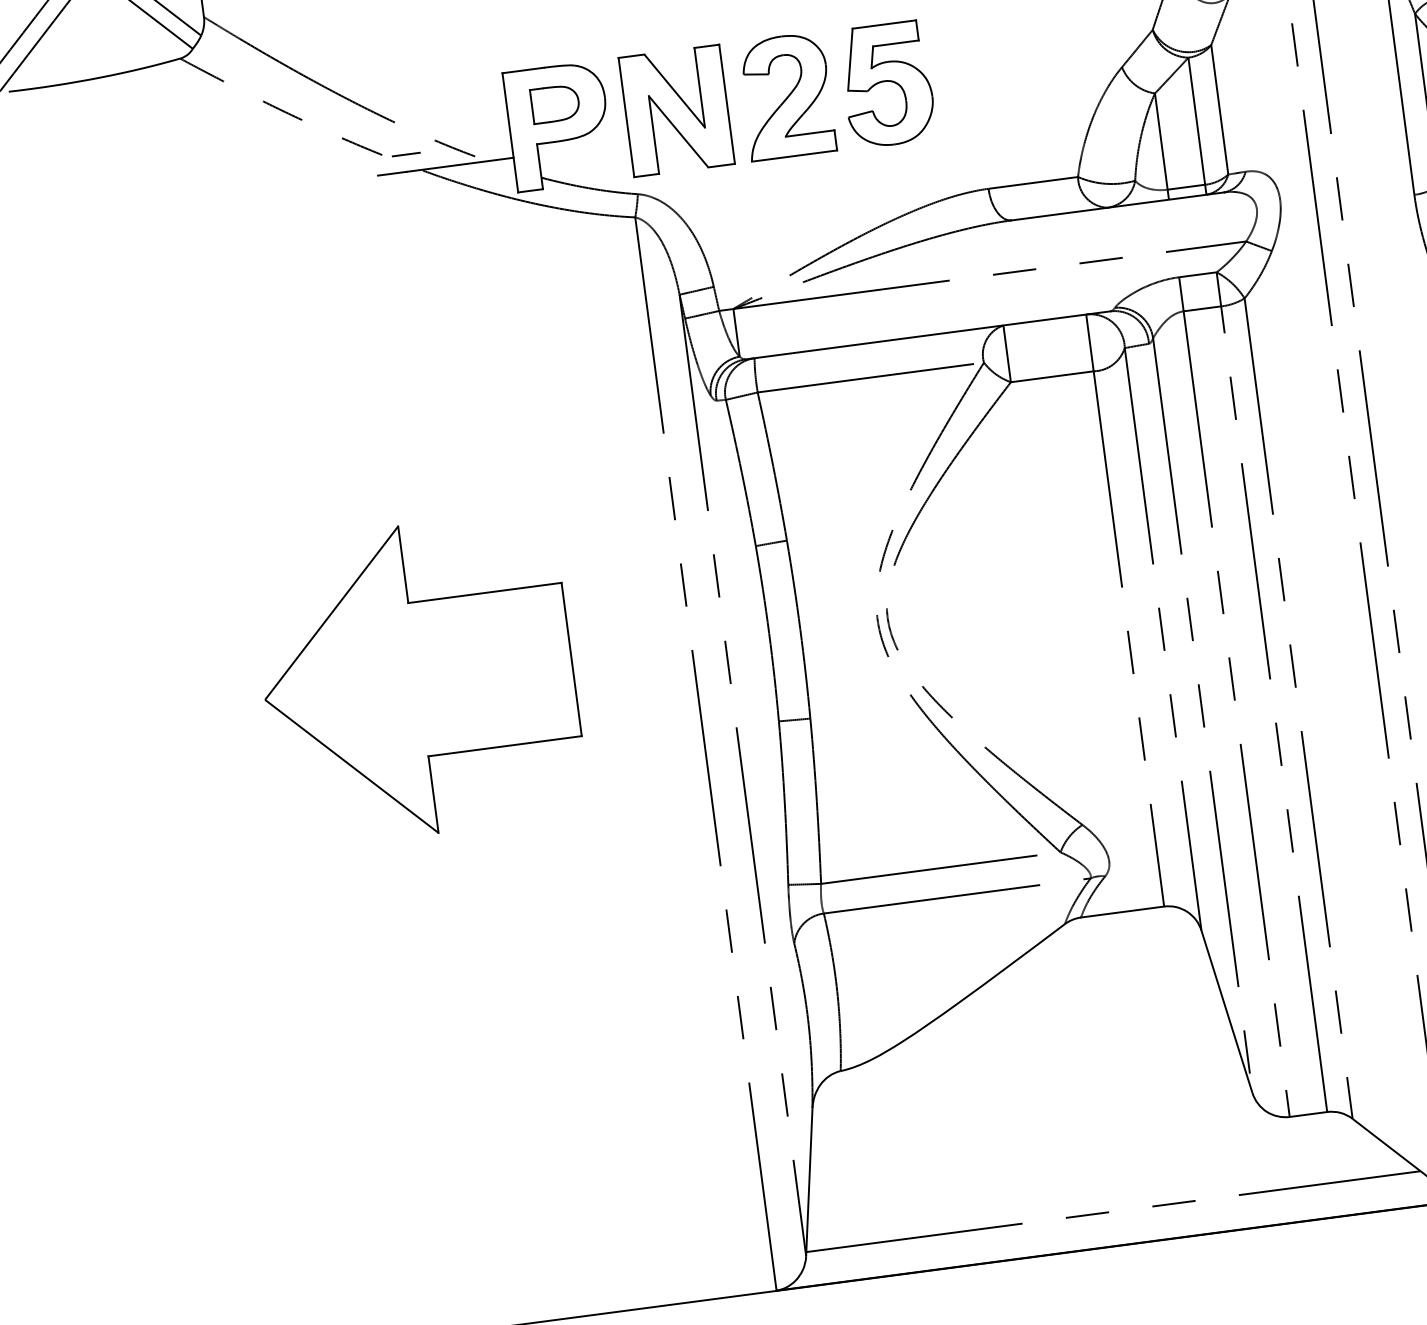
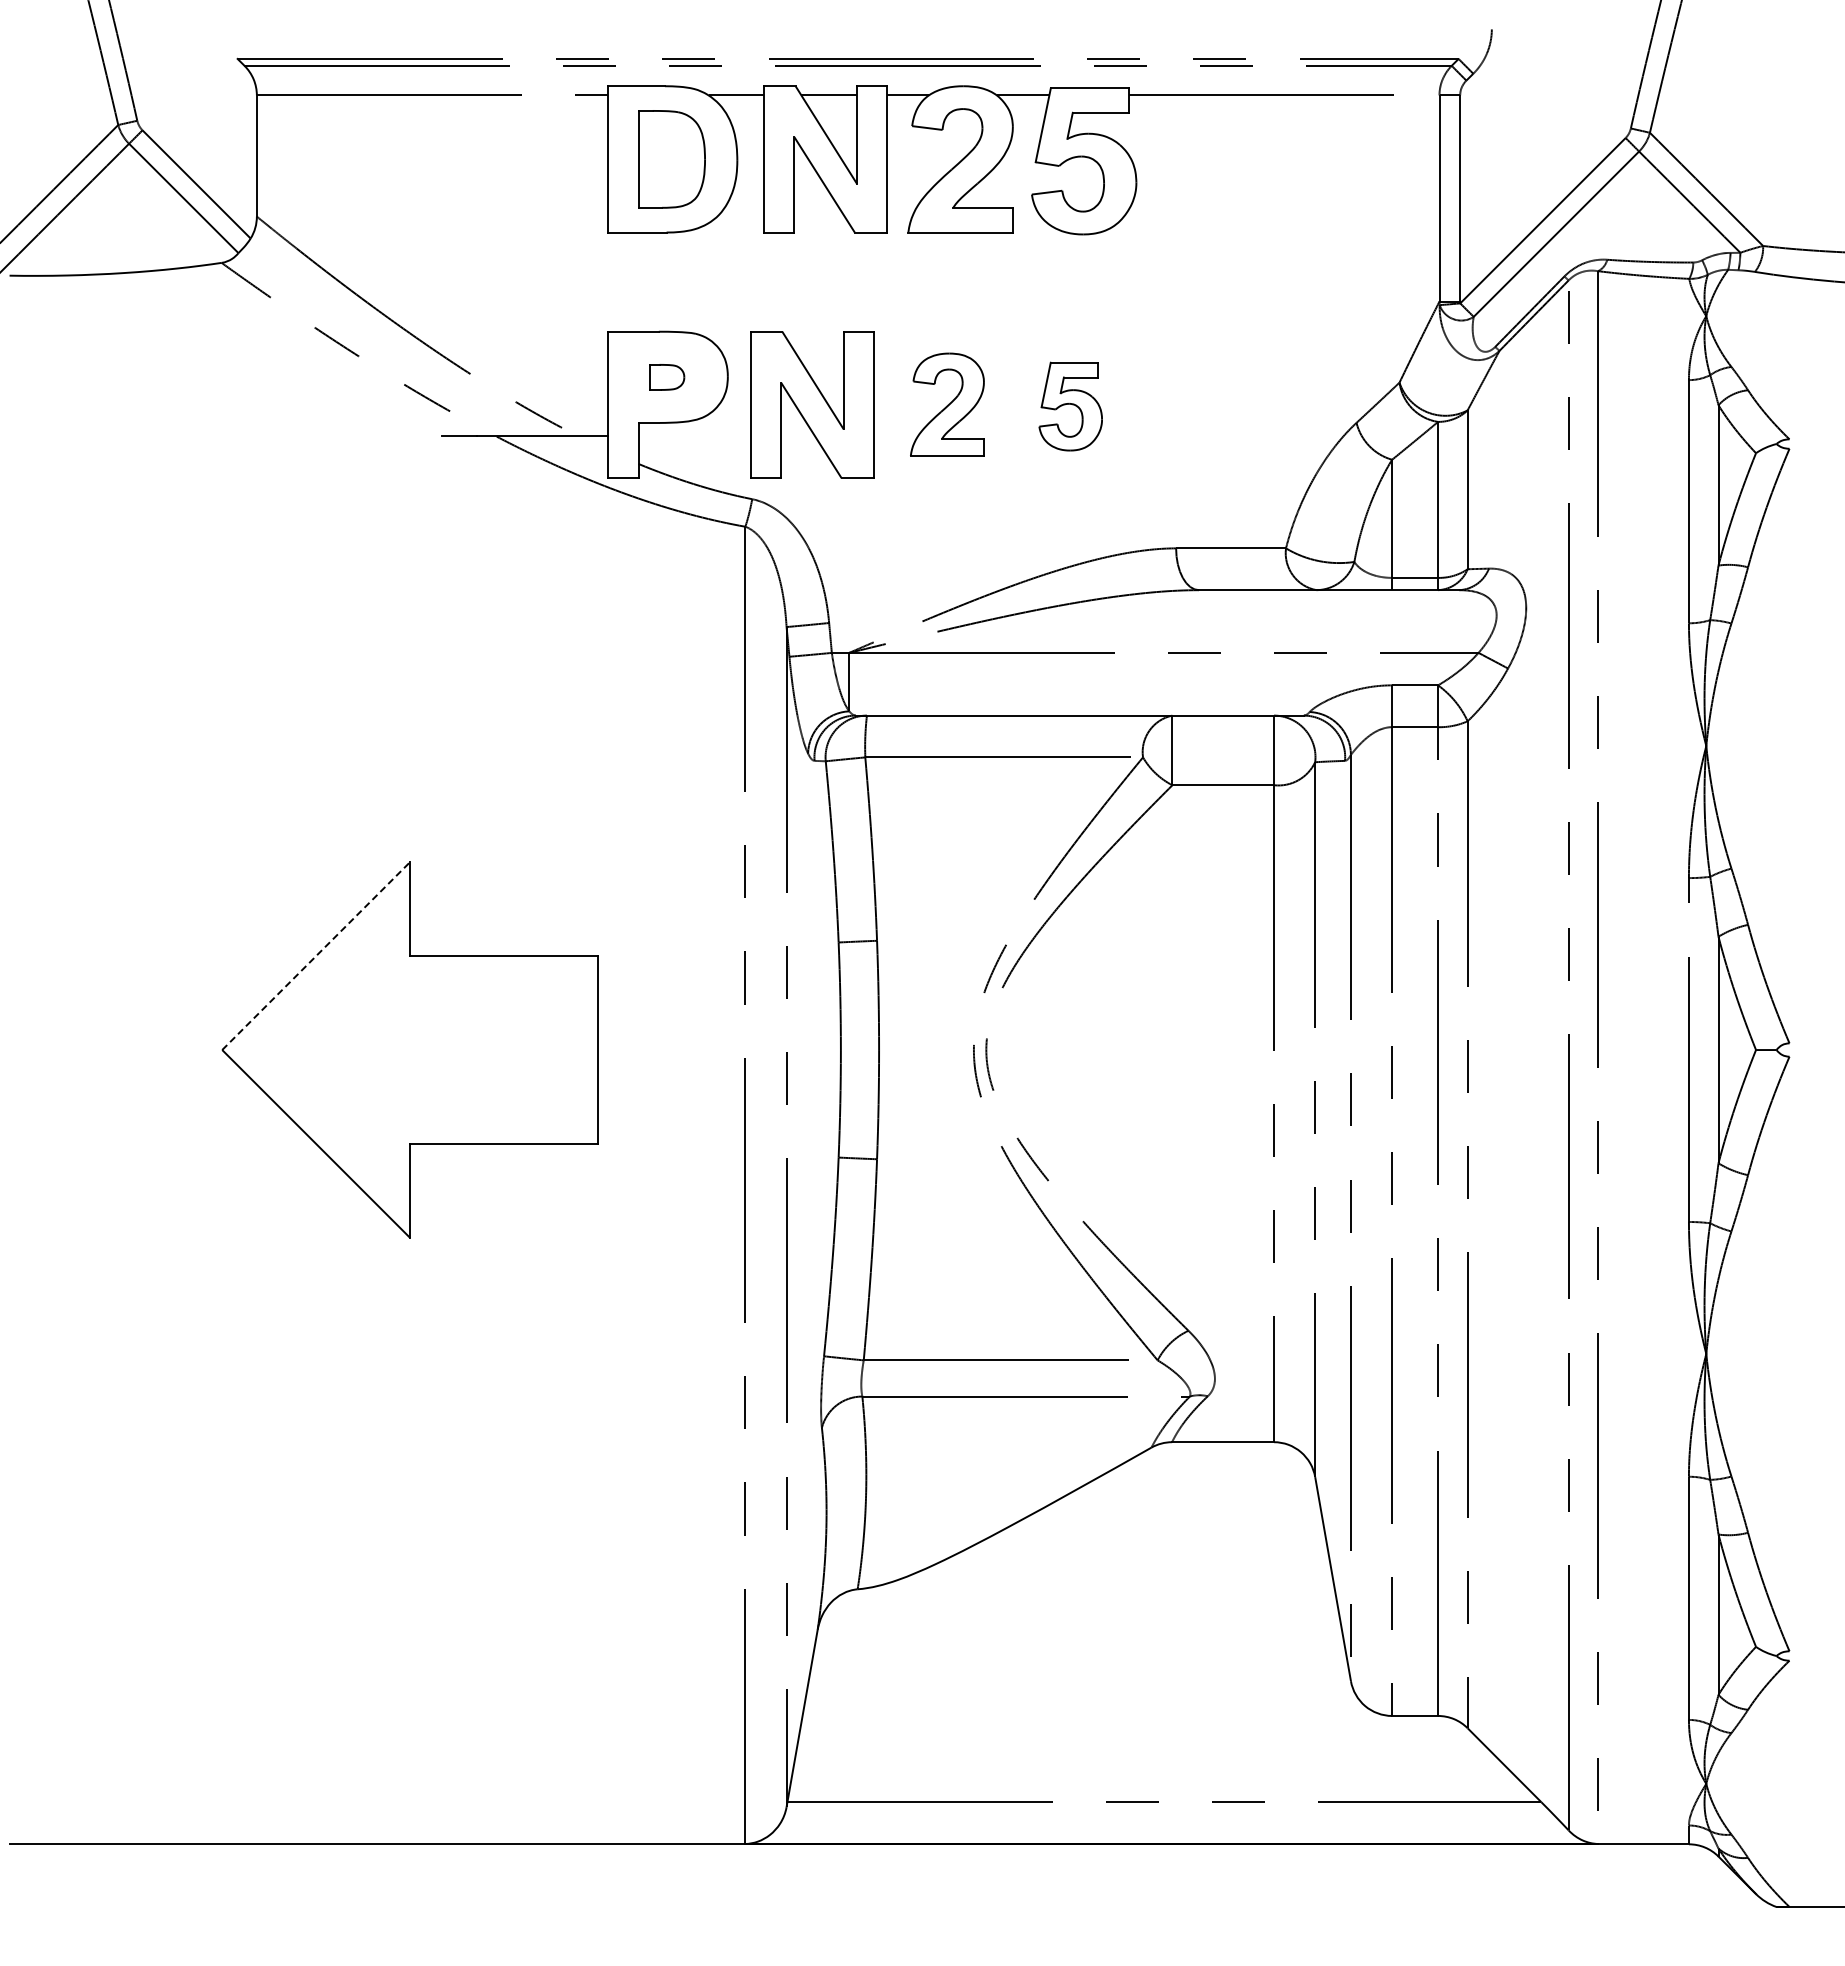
part: (887, 84) -> (1070, 406), size x0.6
part: (786, 96) -> (947, 404), size x0.7
part: (555, 104) -> (667, 377), size x0.6
line: (405, 154) -> (478, 414), removed
line: (331, 612) -> (316, 955), solid -> dashed

